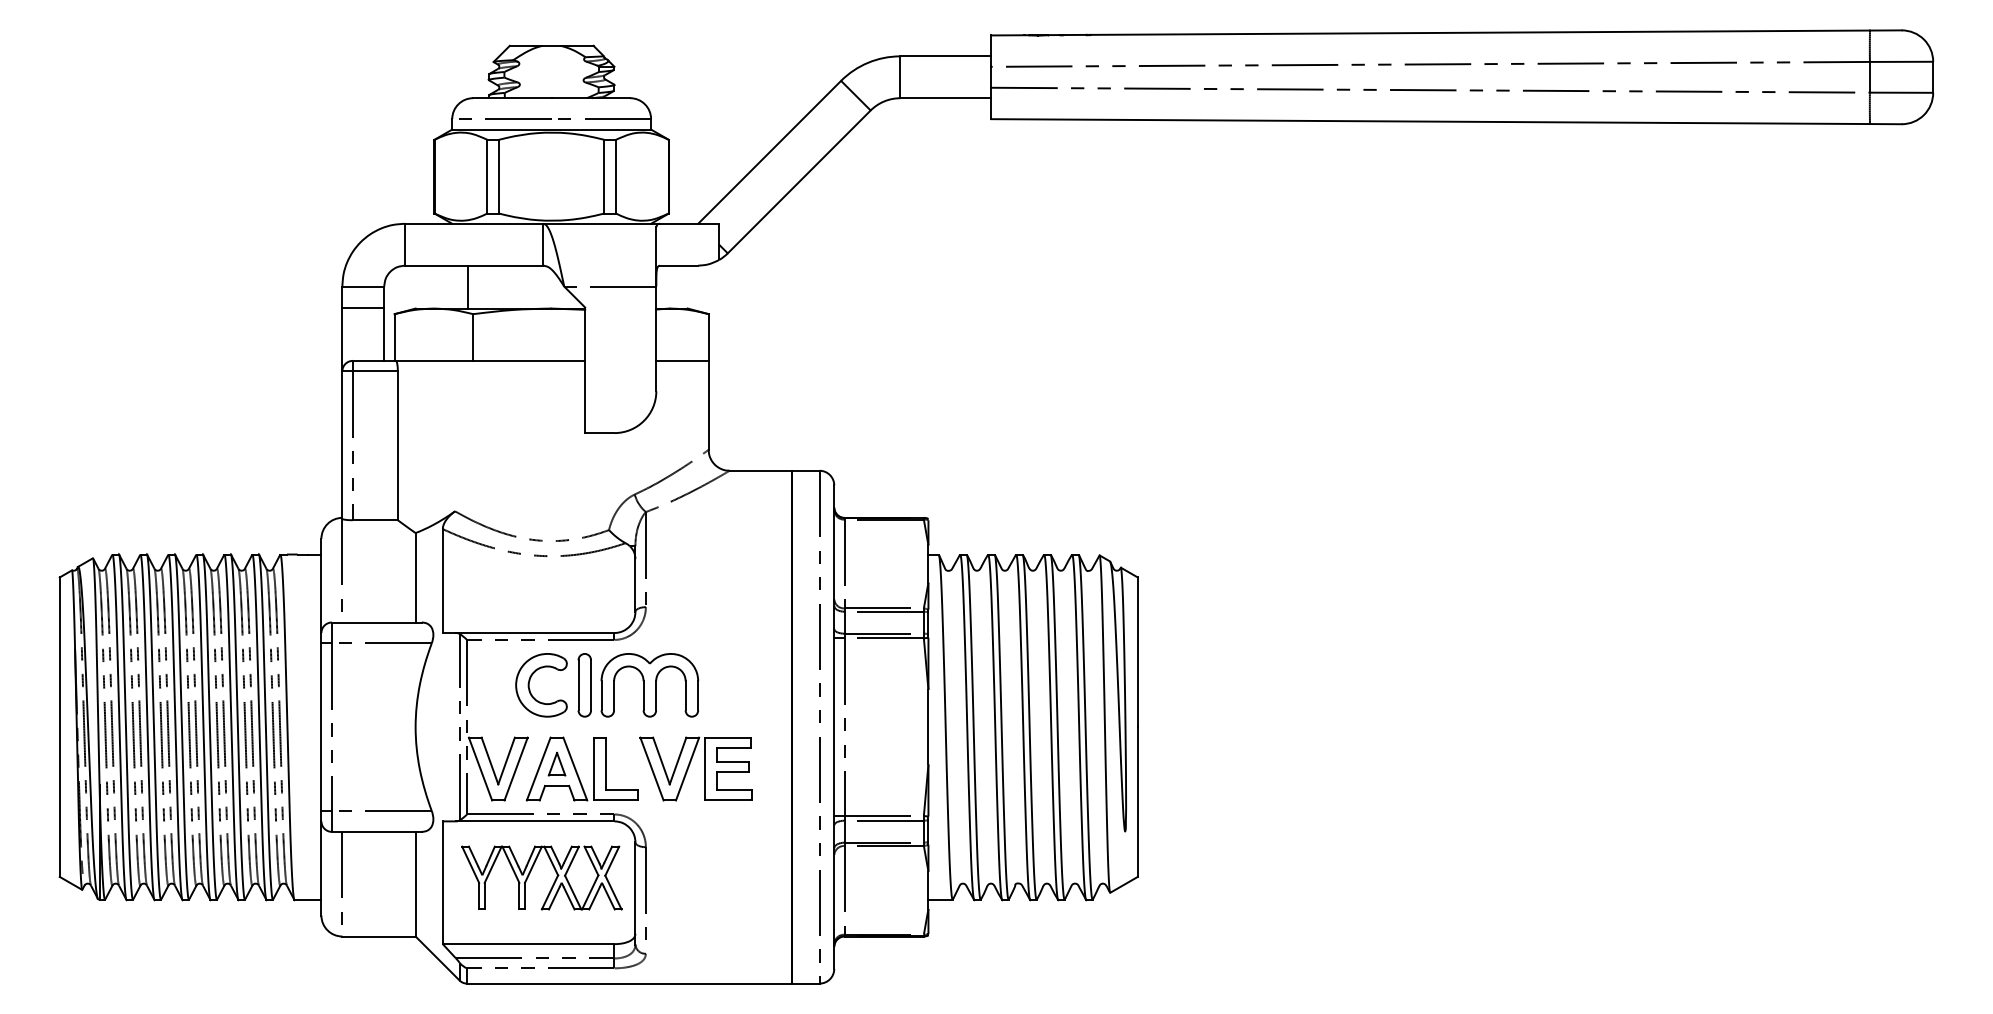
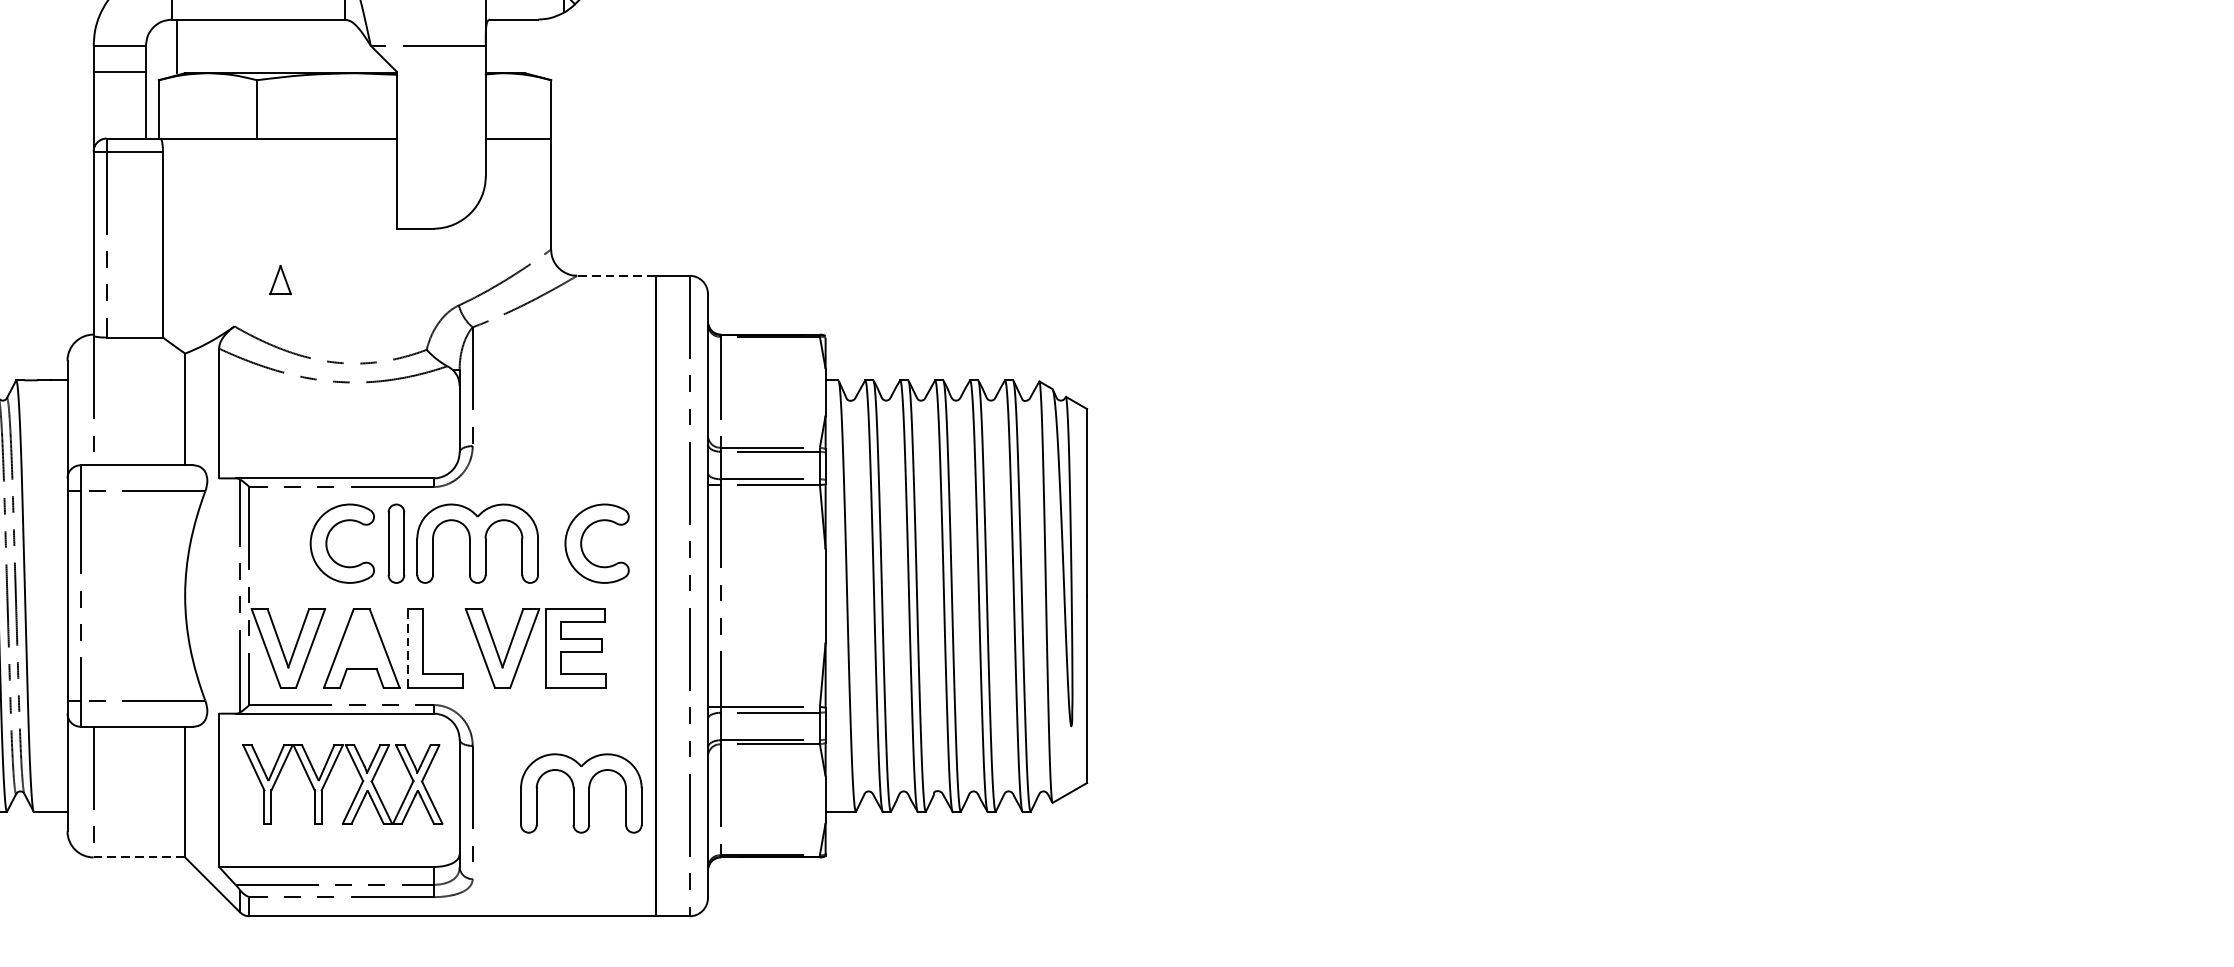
line: (468, 286) -> (177, 45), moved
line: (760, 470) -> (615, 275), solid -> dashed
part: (734, 681) -> (583, 538), added
part: (556, 763) -> (279, 279), moved
line: (593, 768) -> (407, 647), solid -> dashed
part: (732, 885) -> (580, 793), added
line: (378, 936) -> (138, 857), solid -> dashed

